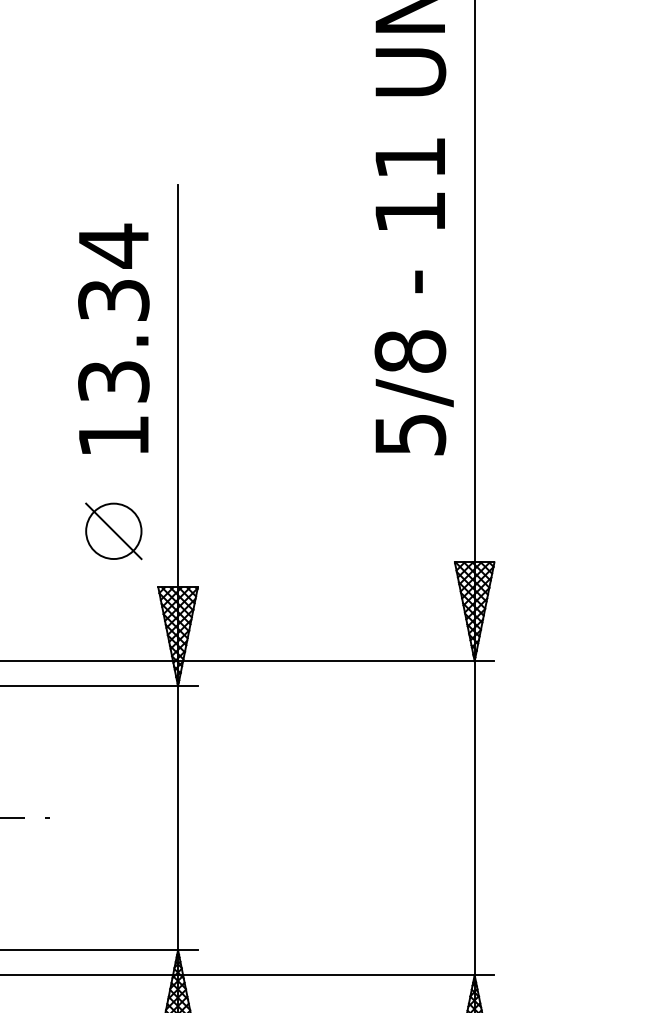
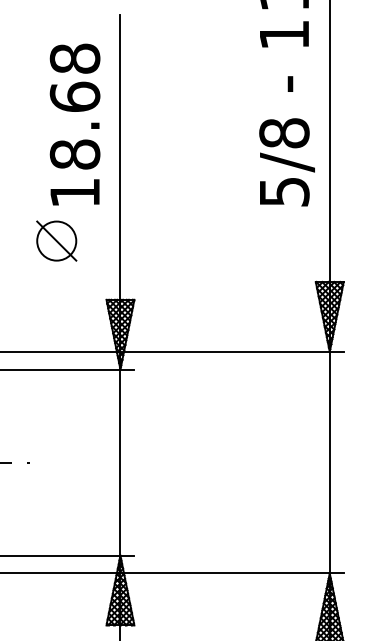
text: (113, 313) -> (74, 106), 13.34 -> 18.68
part: (113, 531) -> (56, 241), moved

